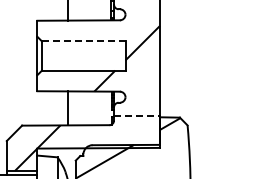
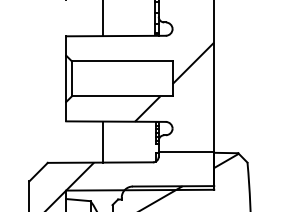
line: (83, 41) -> (121, 61), dashed -> solid
line: (137, 116) -> (187, 151), dashed -> solid

